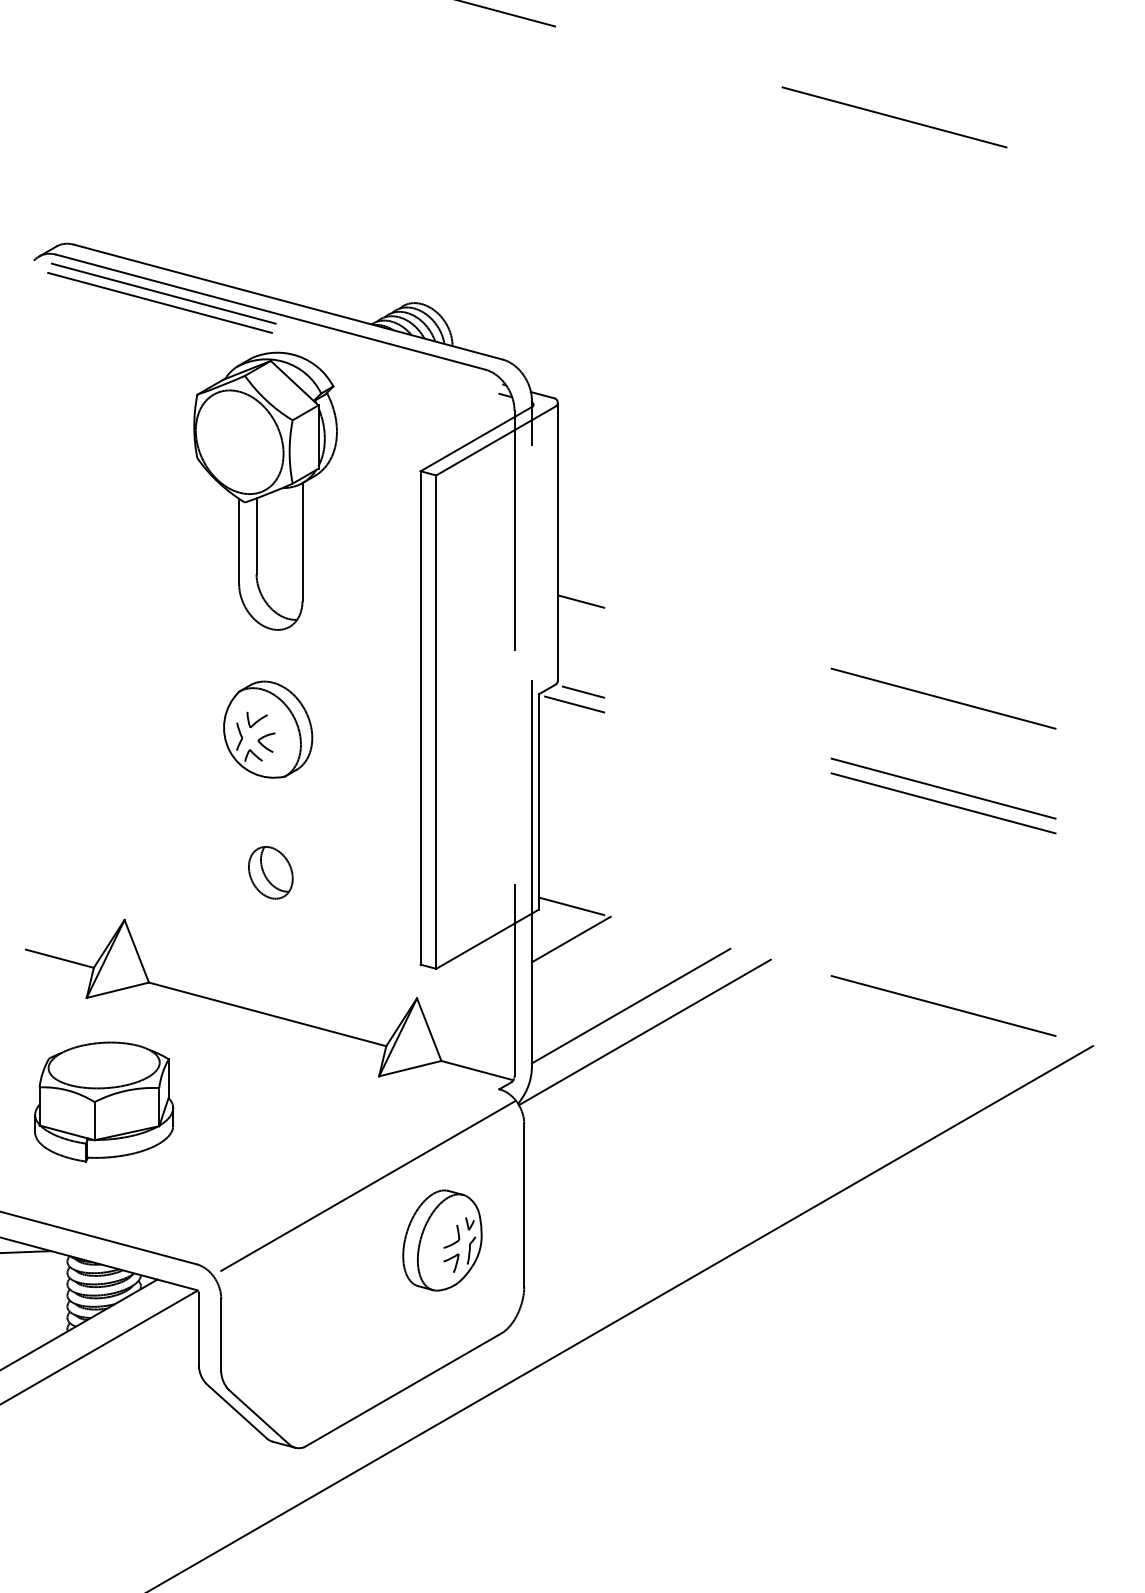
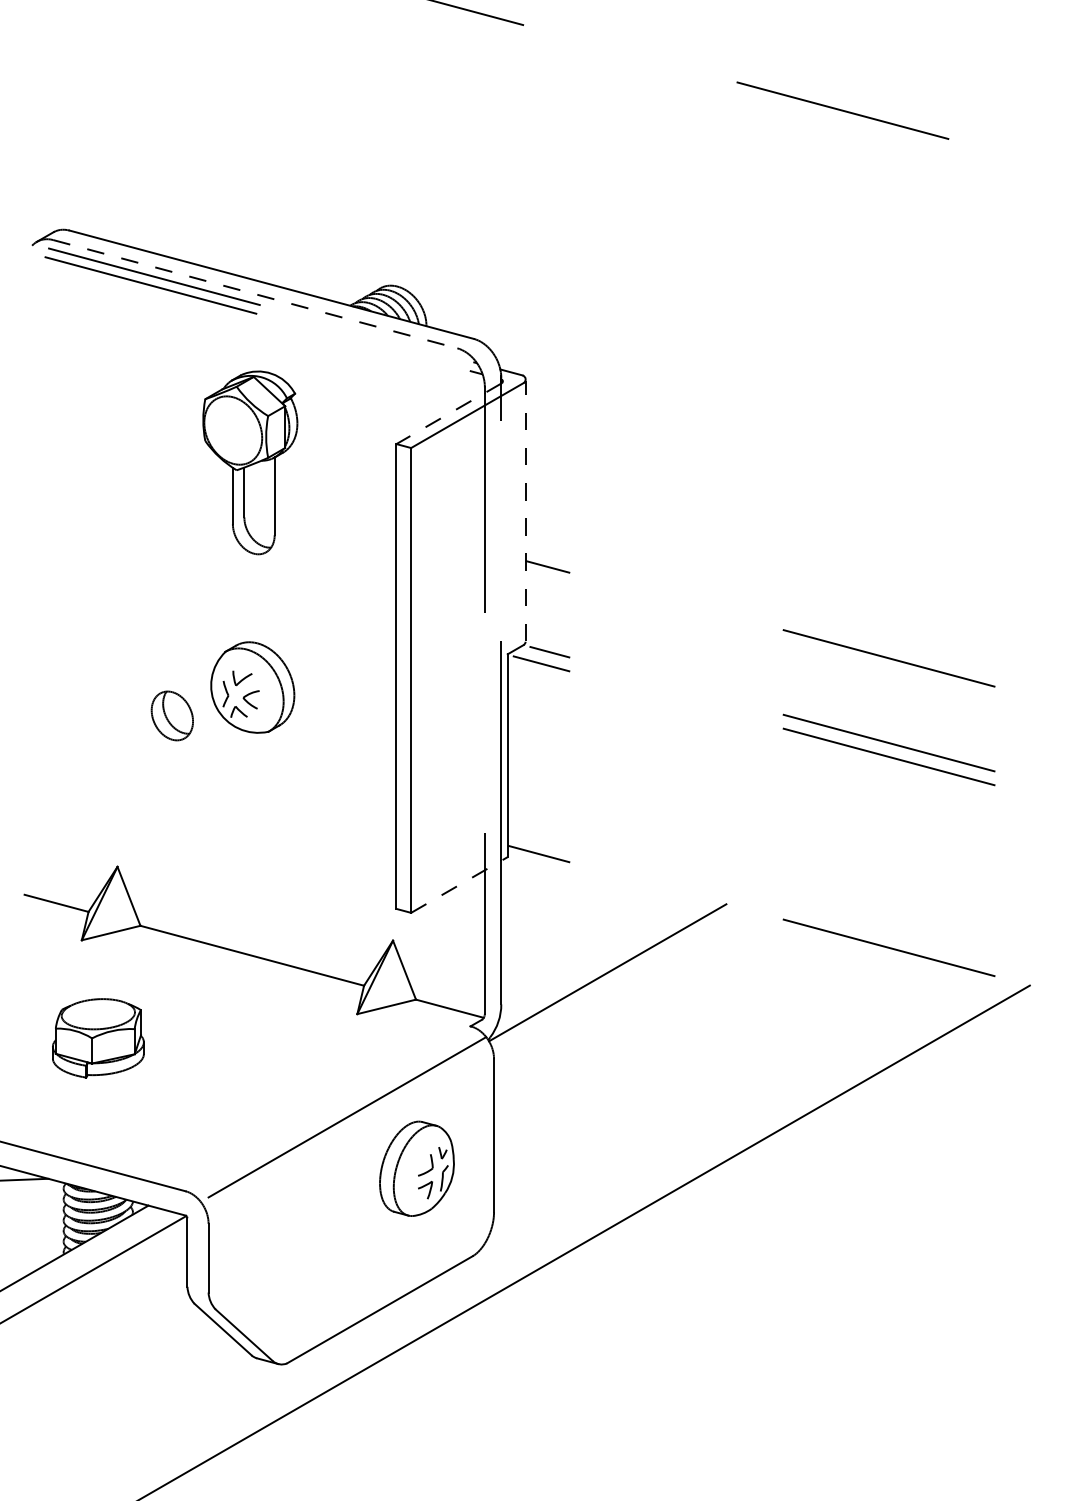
line: (271, 312) -> (255, 294), solid -> dashed
line: (476, 438) -> (449, 413), solid -> dashed
part: (265, 490) -> (250, 462), size x0.7
line: (557, 542) -> (525, 511), solid -> dashed
part: (270, 872) -> (172, 715), moved
line: (487, 939) -> (459, 885), solid -> dashed
line: (570, 939) -> (537, 885), removed
line: (630, 1005) -> (594, 947), removed
part: (104, 1101) -> (98, 1037), size x0.7

